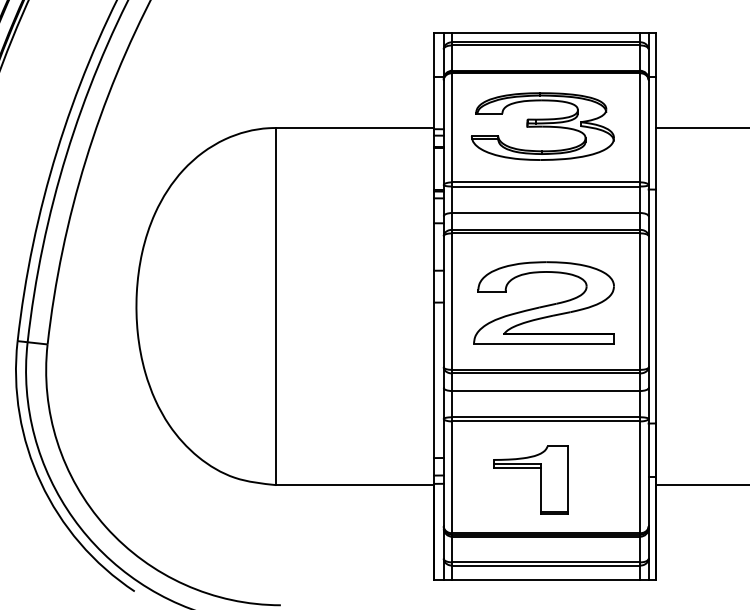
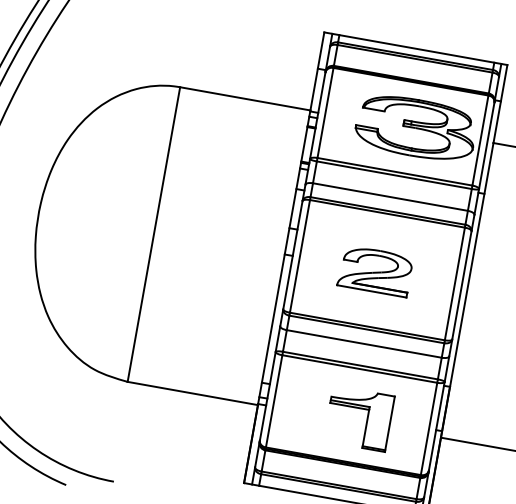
part: (542, 126) -> (415, 127), moved
part: (543, 302) -> (375, 270), size x0.6
part: (540, 479) -> (367, 419), moved

